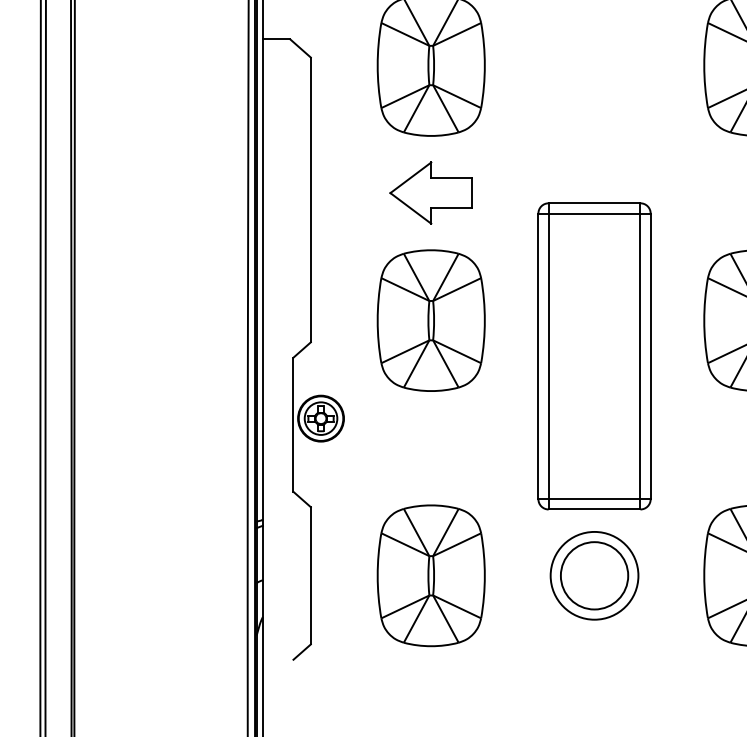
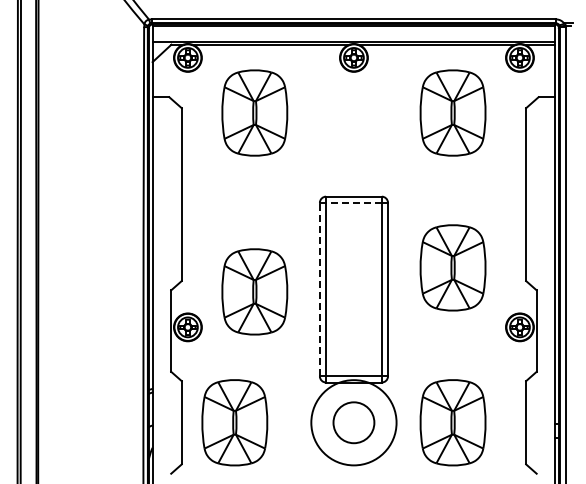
part: (430, 193) -> (254, 190), removed
line: (593, 212) -> (353, 202), solid -> dashed
part: (430, 319) -> (254, 291), moved
line: (537, 356) -> (319, 289), solid -> dashed
part: (430, 575) -> (234, 422), moved
circle: (593, 575) -> (353, 422), size x1.6

